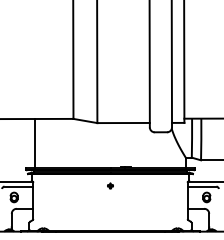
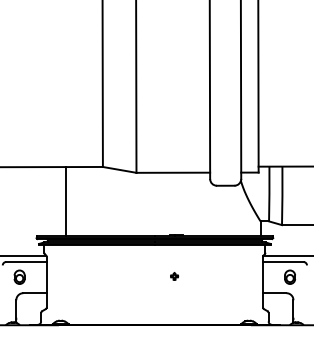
line: (35, 143) -> (66, 201), moved
part: (110, 185) -> (174, 275), moved

